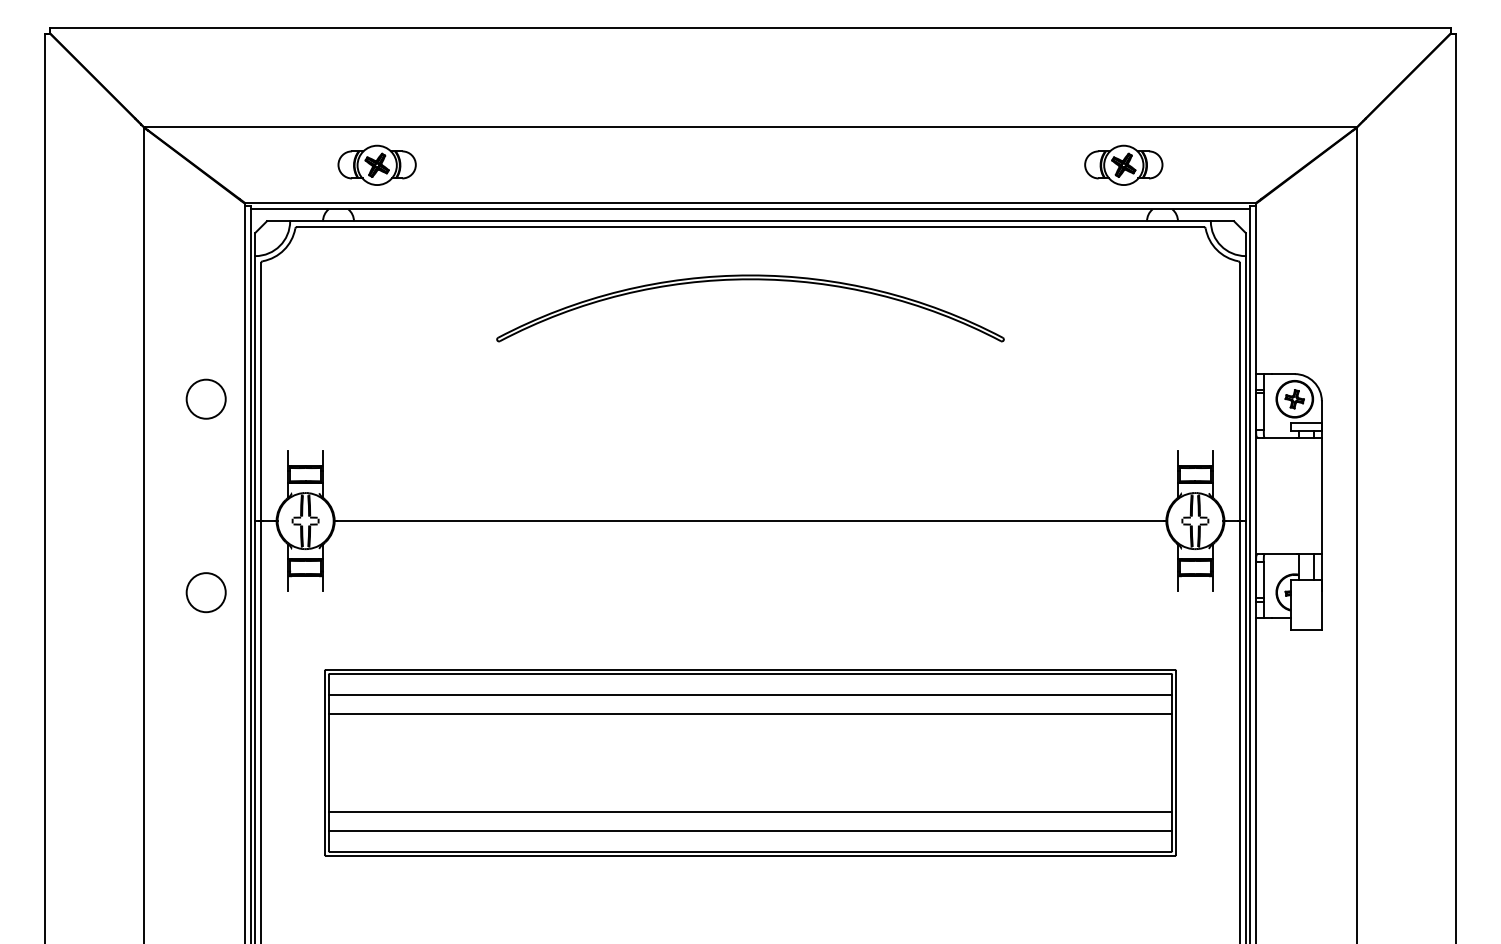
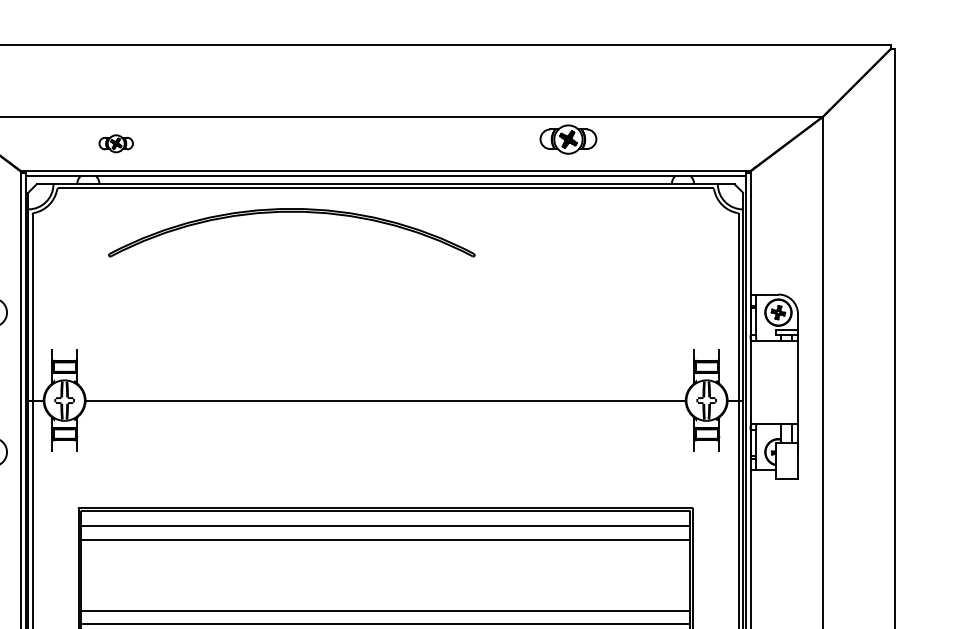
part: (376, 164) -> (115, 143), size x0.6
part: (1123, 164) -> (568, 138), moved
part: (750, 280) -> (291, 212), moved

